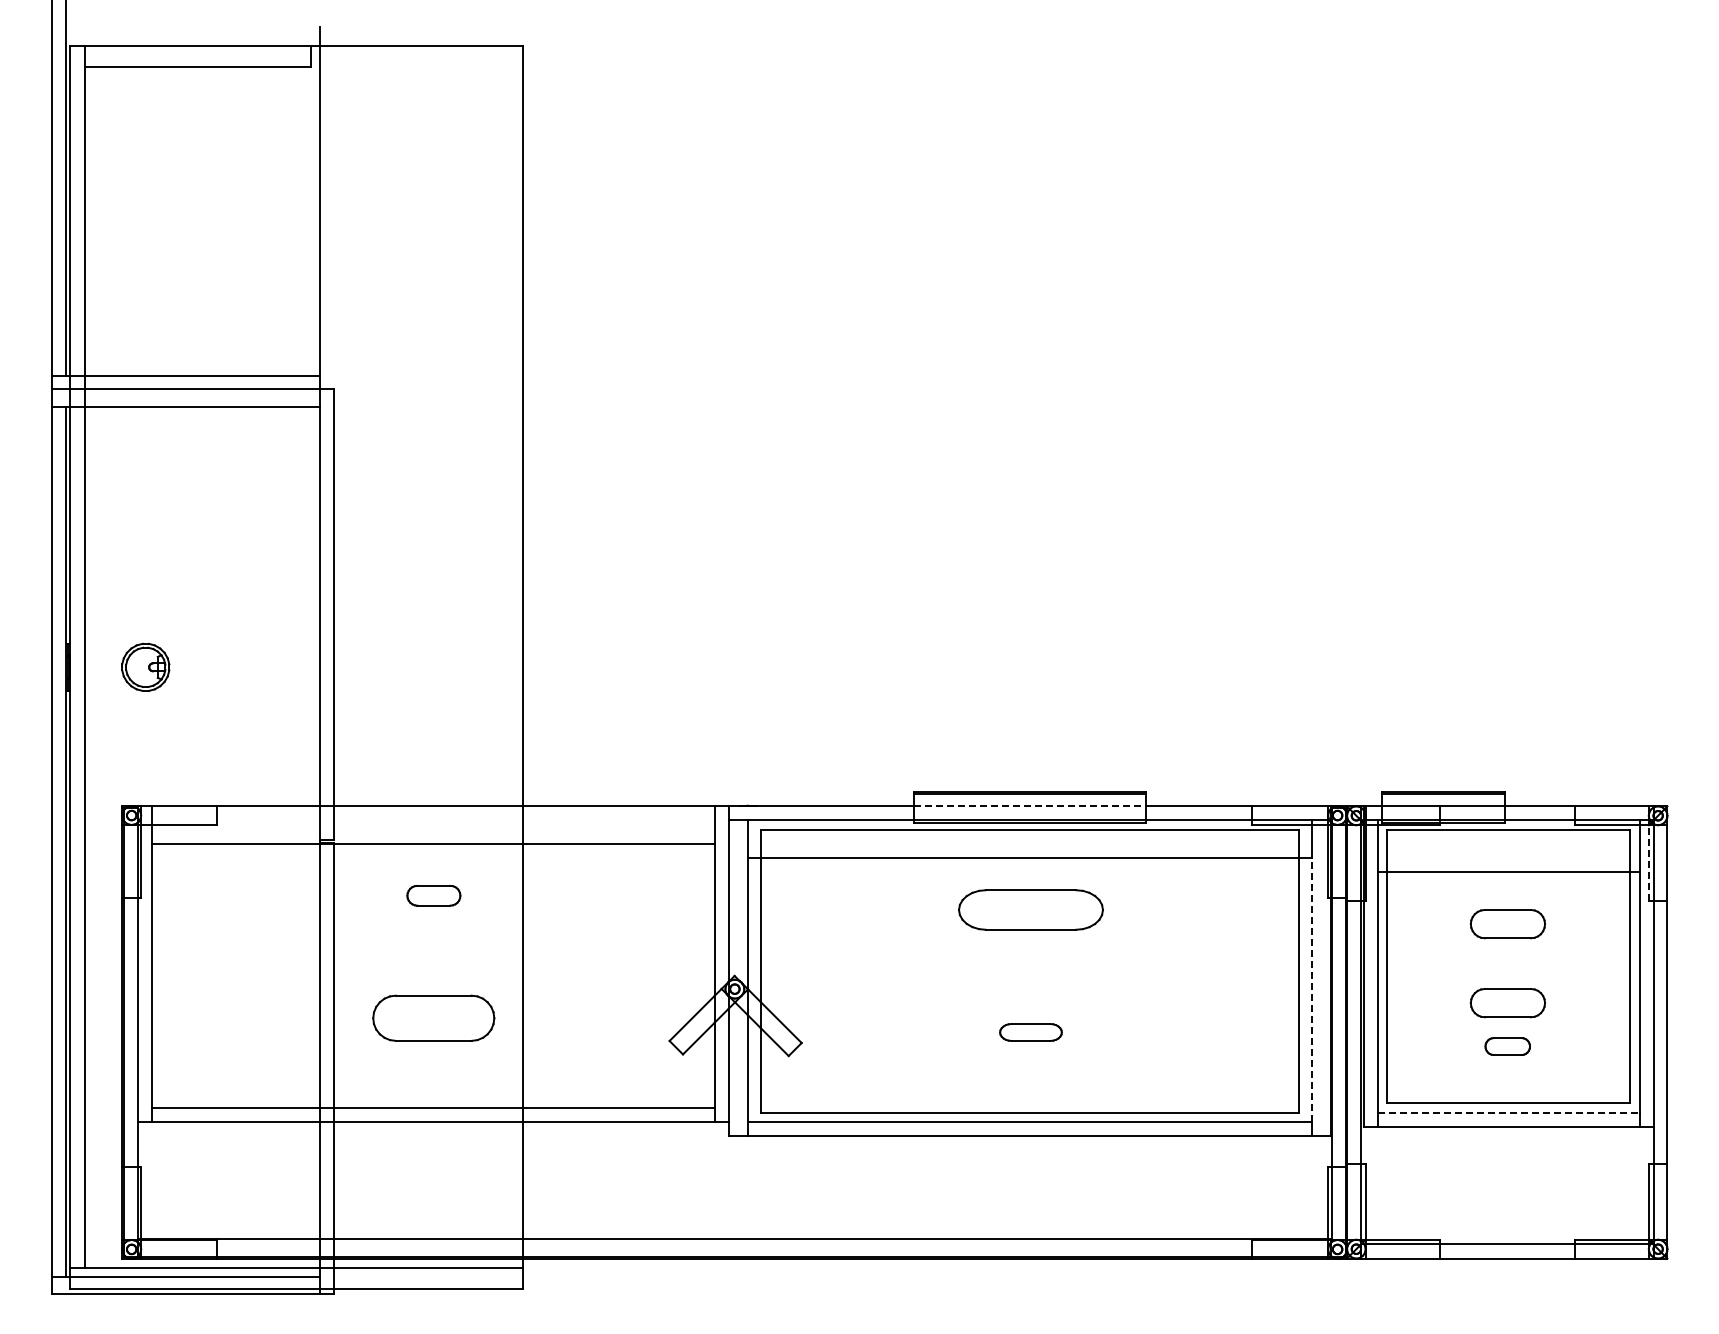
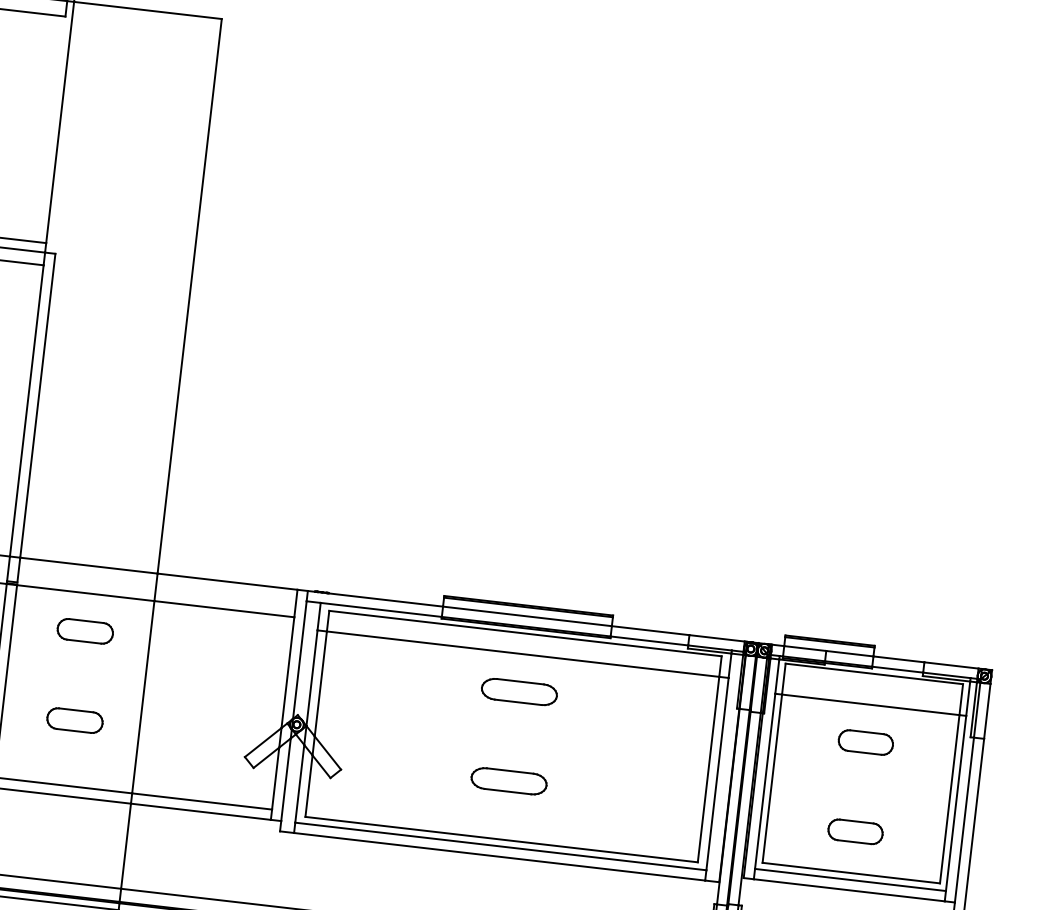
line: (1030, 806) -> (527, 616), dashed -> solid
line: (1648, 862) -> (973, 709), dashed -> solid
part: (433, 895) -> (85, 631), size x1.43
part: (1030, 909) -> (519, 691), size x0.71
line: (1312, 990) -> (717, 774), dashed -> solid
part: (1507, 1003) -> (858, 800), removed
part: (433, 1018) -> (74, 720), size x0.62
part: (1030, 1032) -> (508, 781), size x1.67
part: (1507, 1046) -> (855, 831), size x1.67
line: (1508, 1112) -> (850, 879), dashed -> solid

